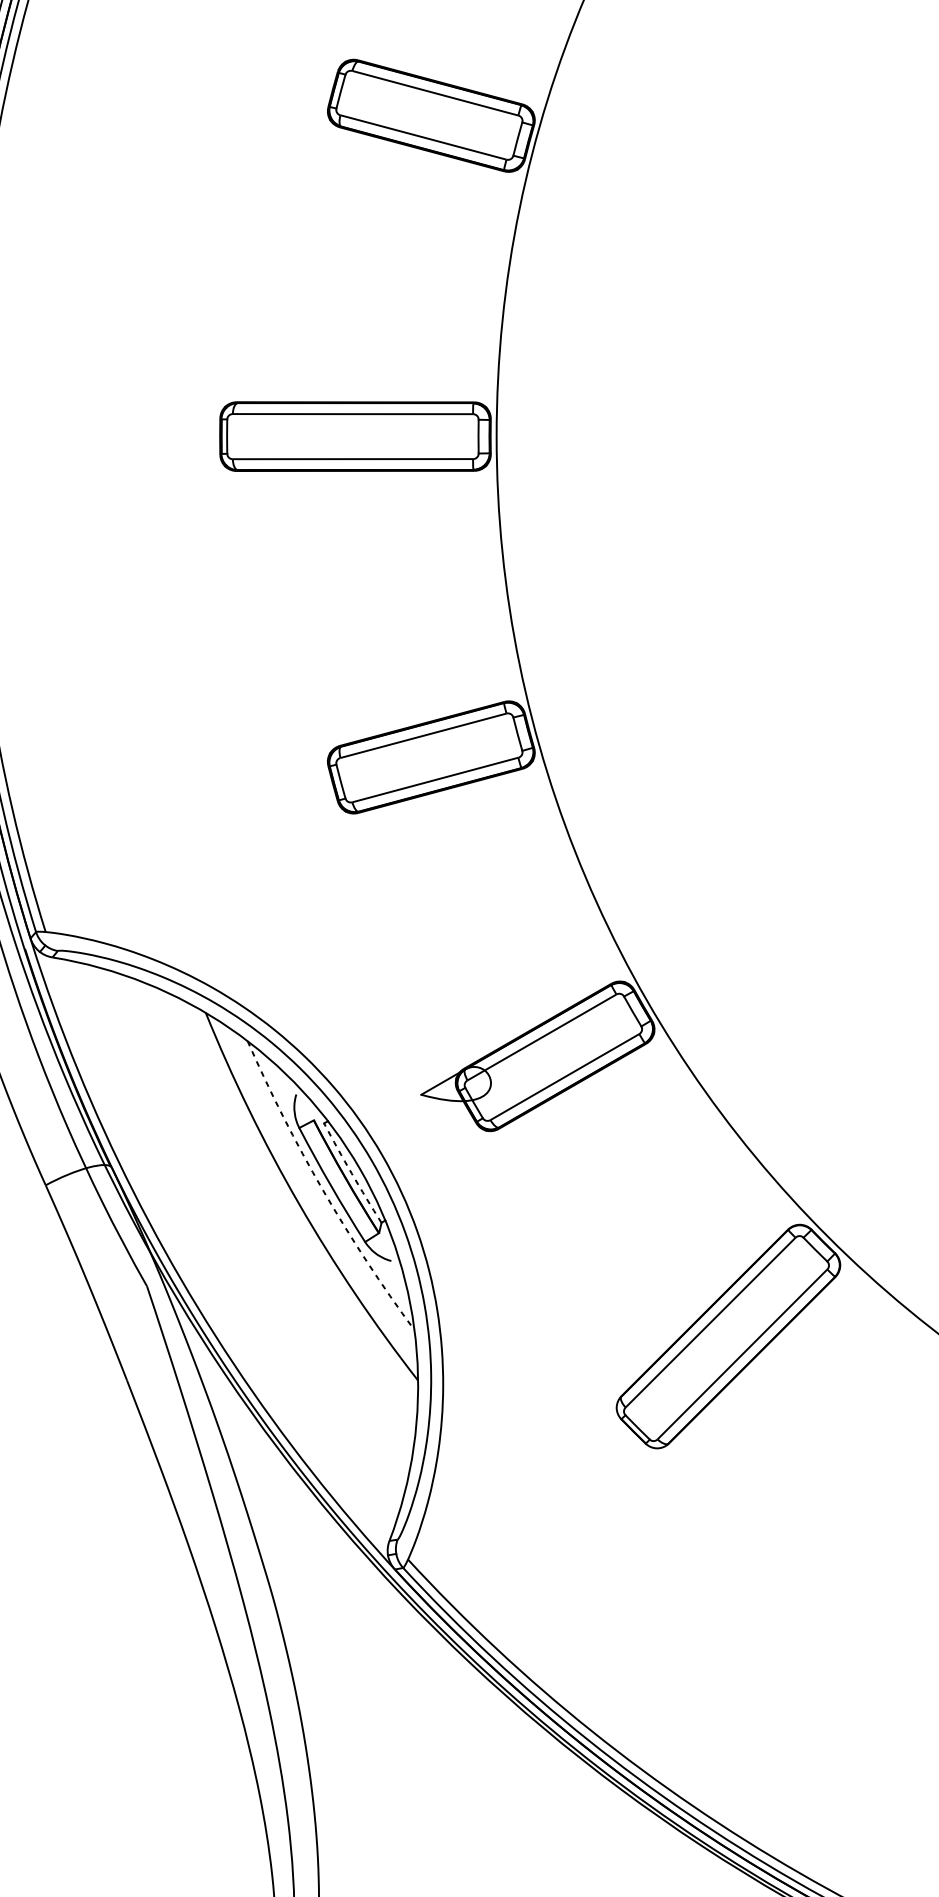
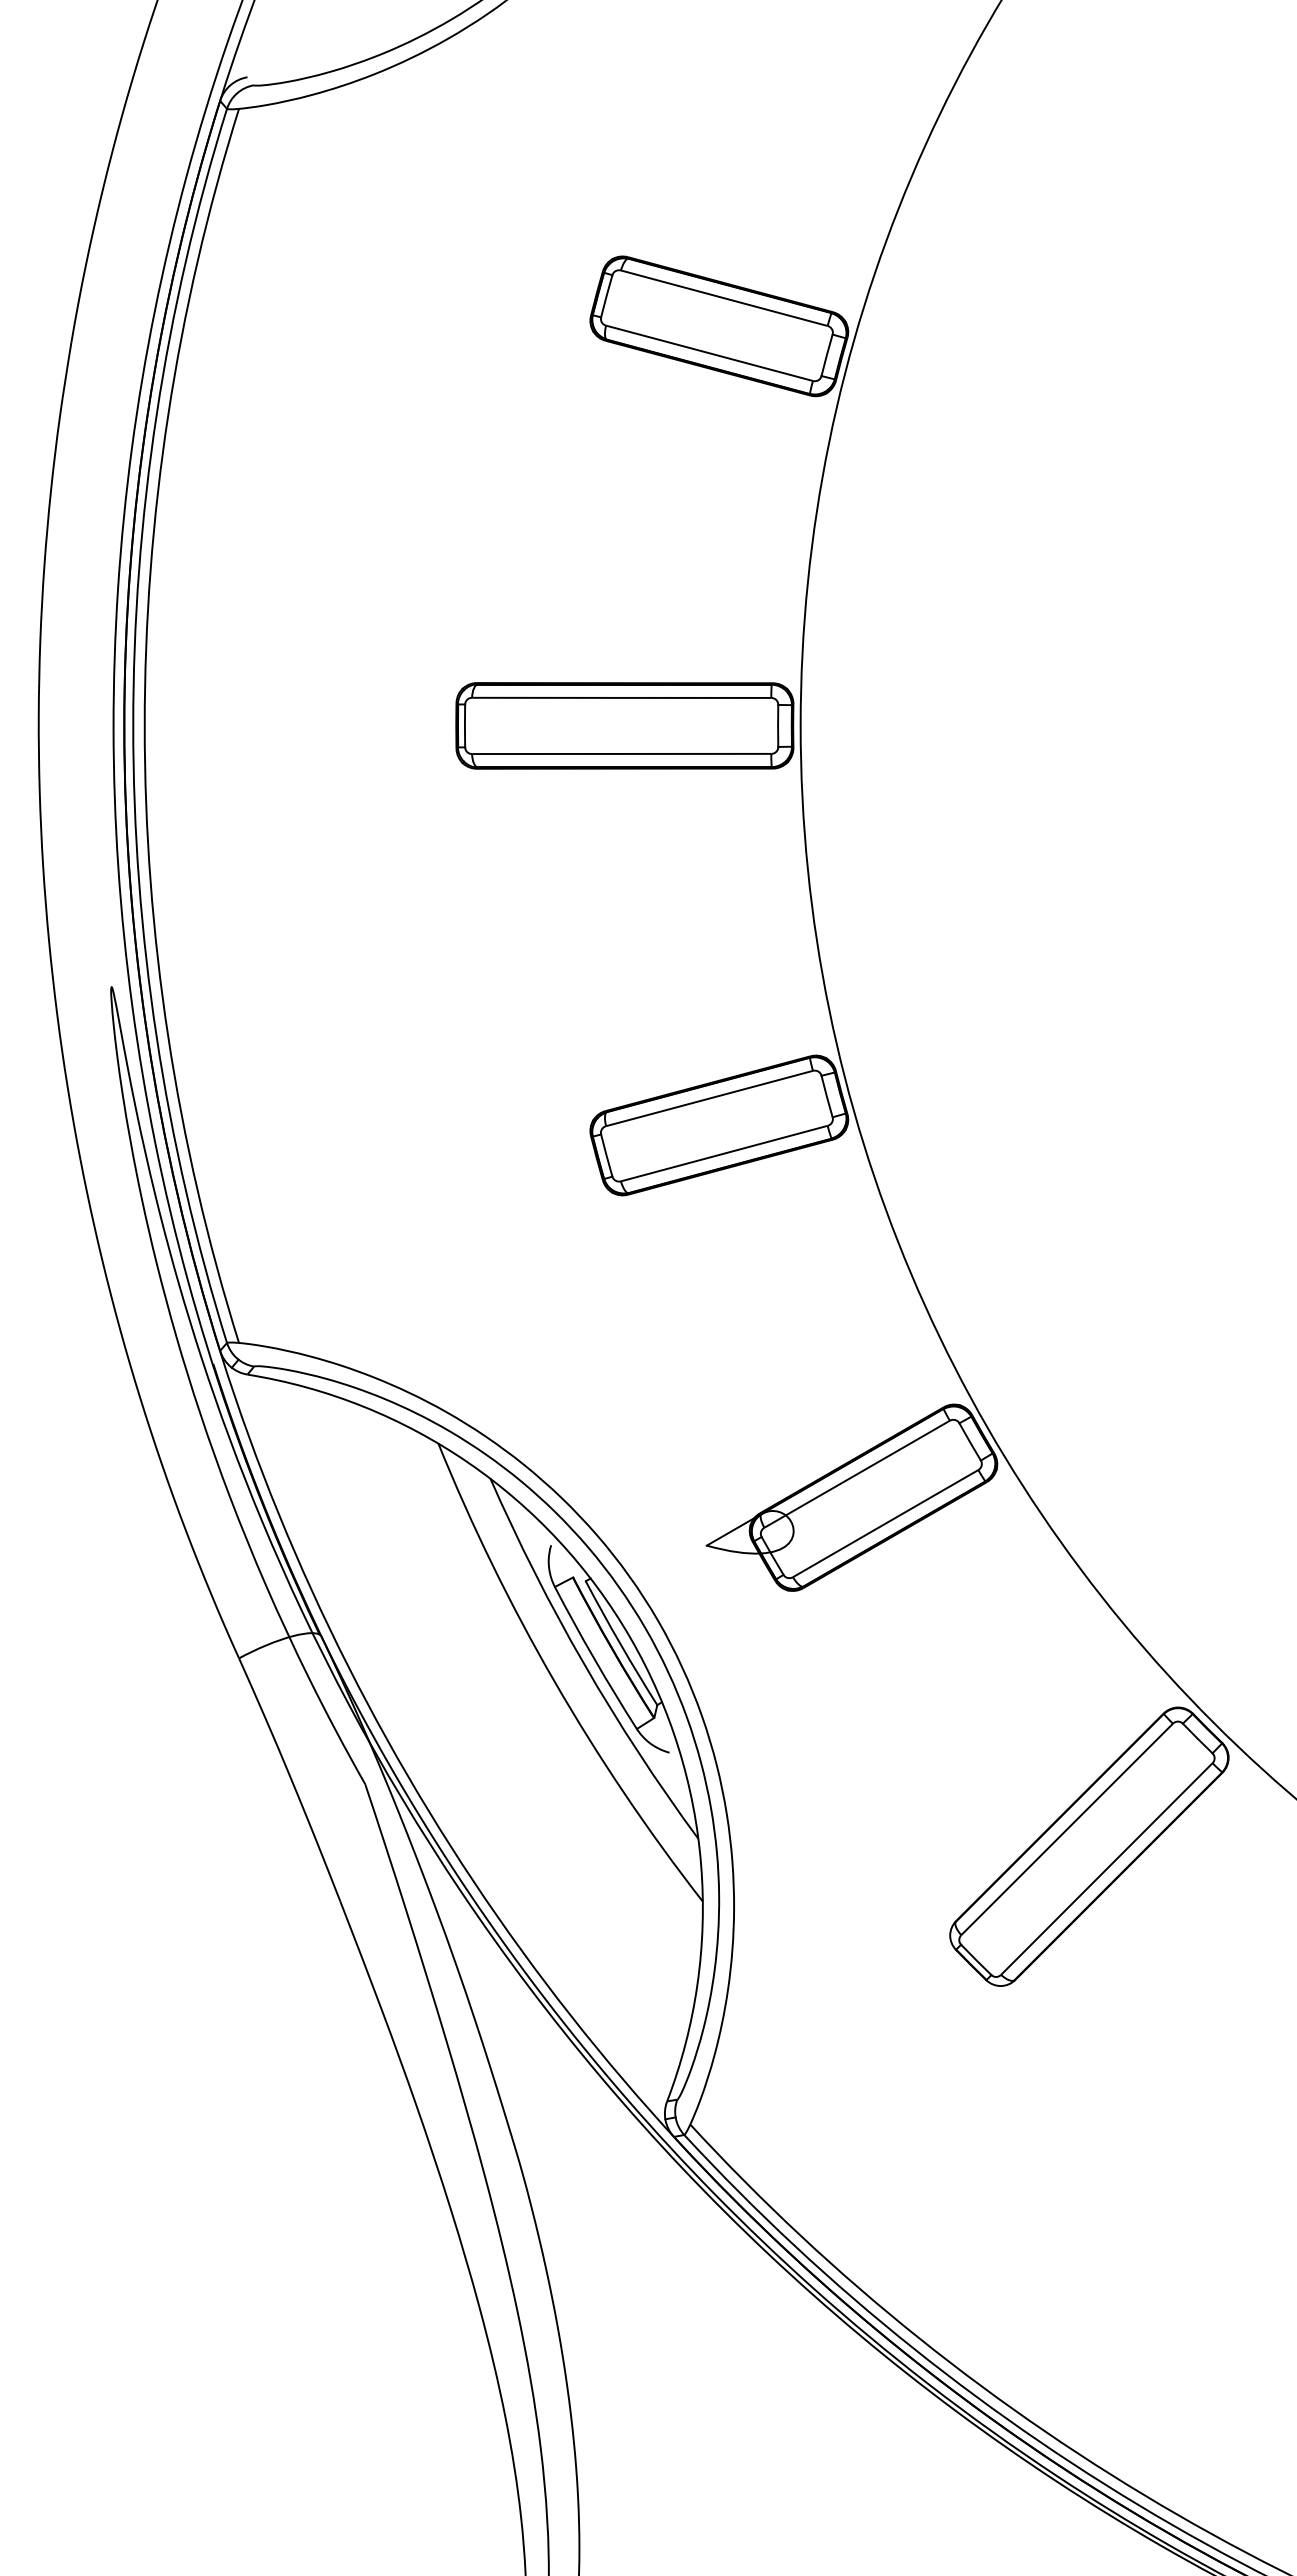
arc: (351, 1173) -> (620, 1643), dashed -> solid
arc: (323, 1190) -> (584, 1664), dashed -> solid

